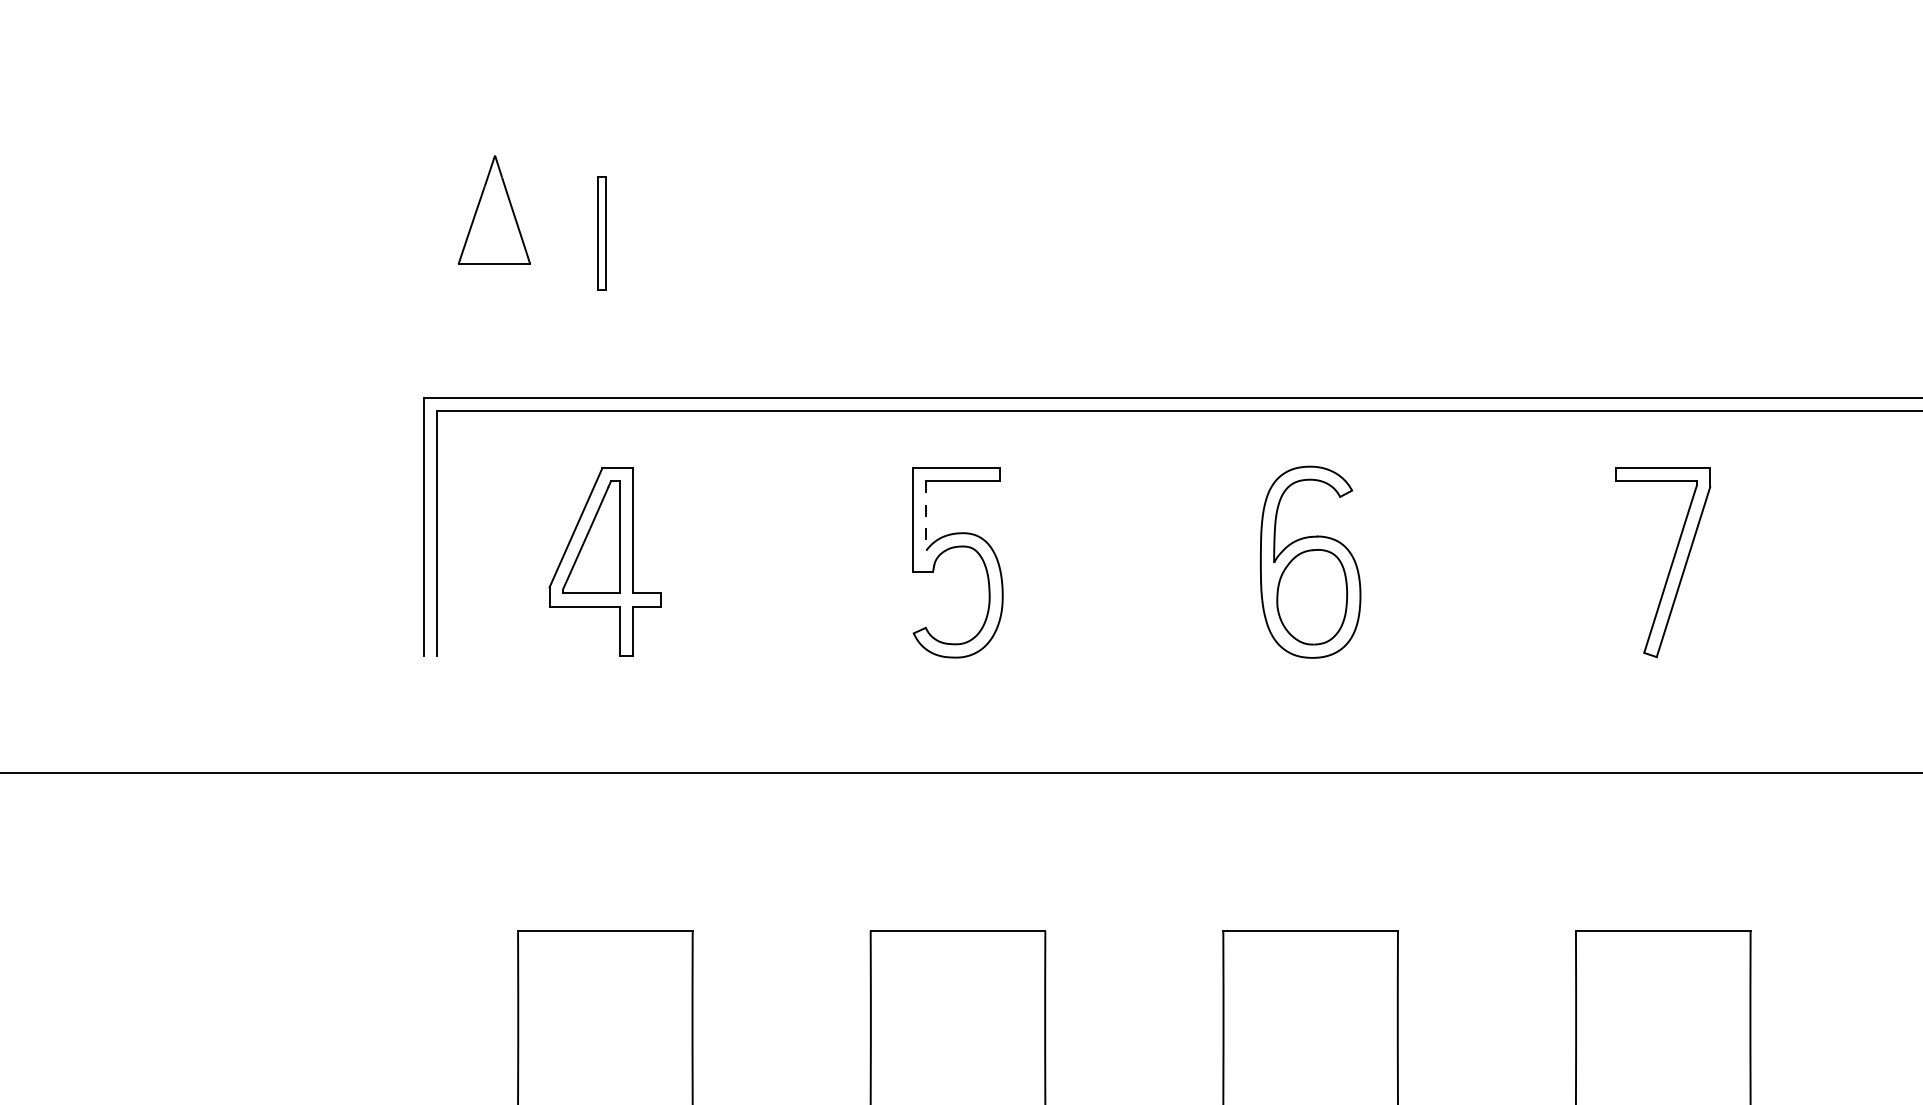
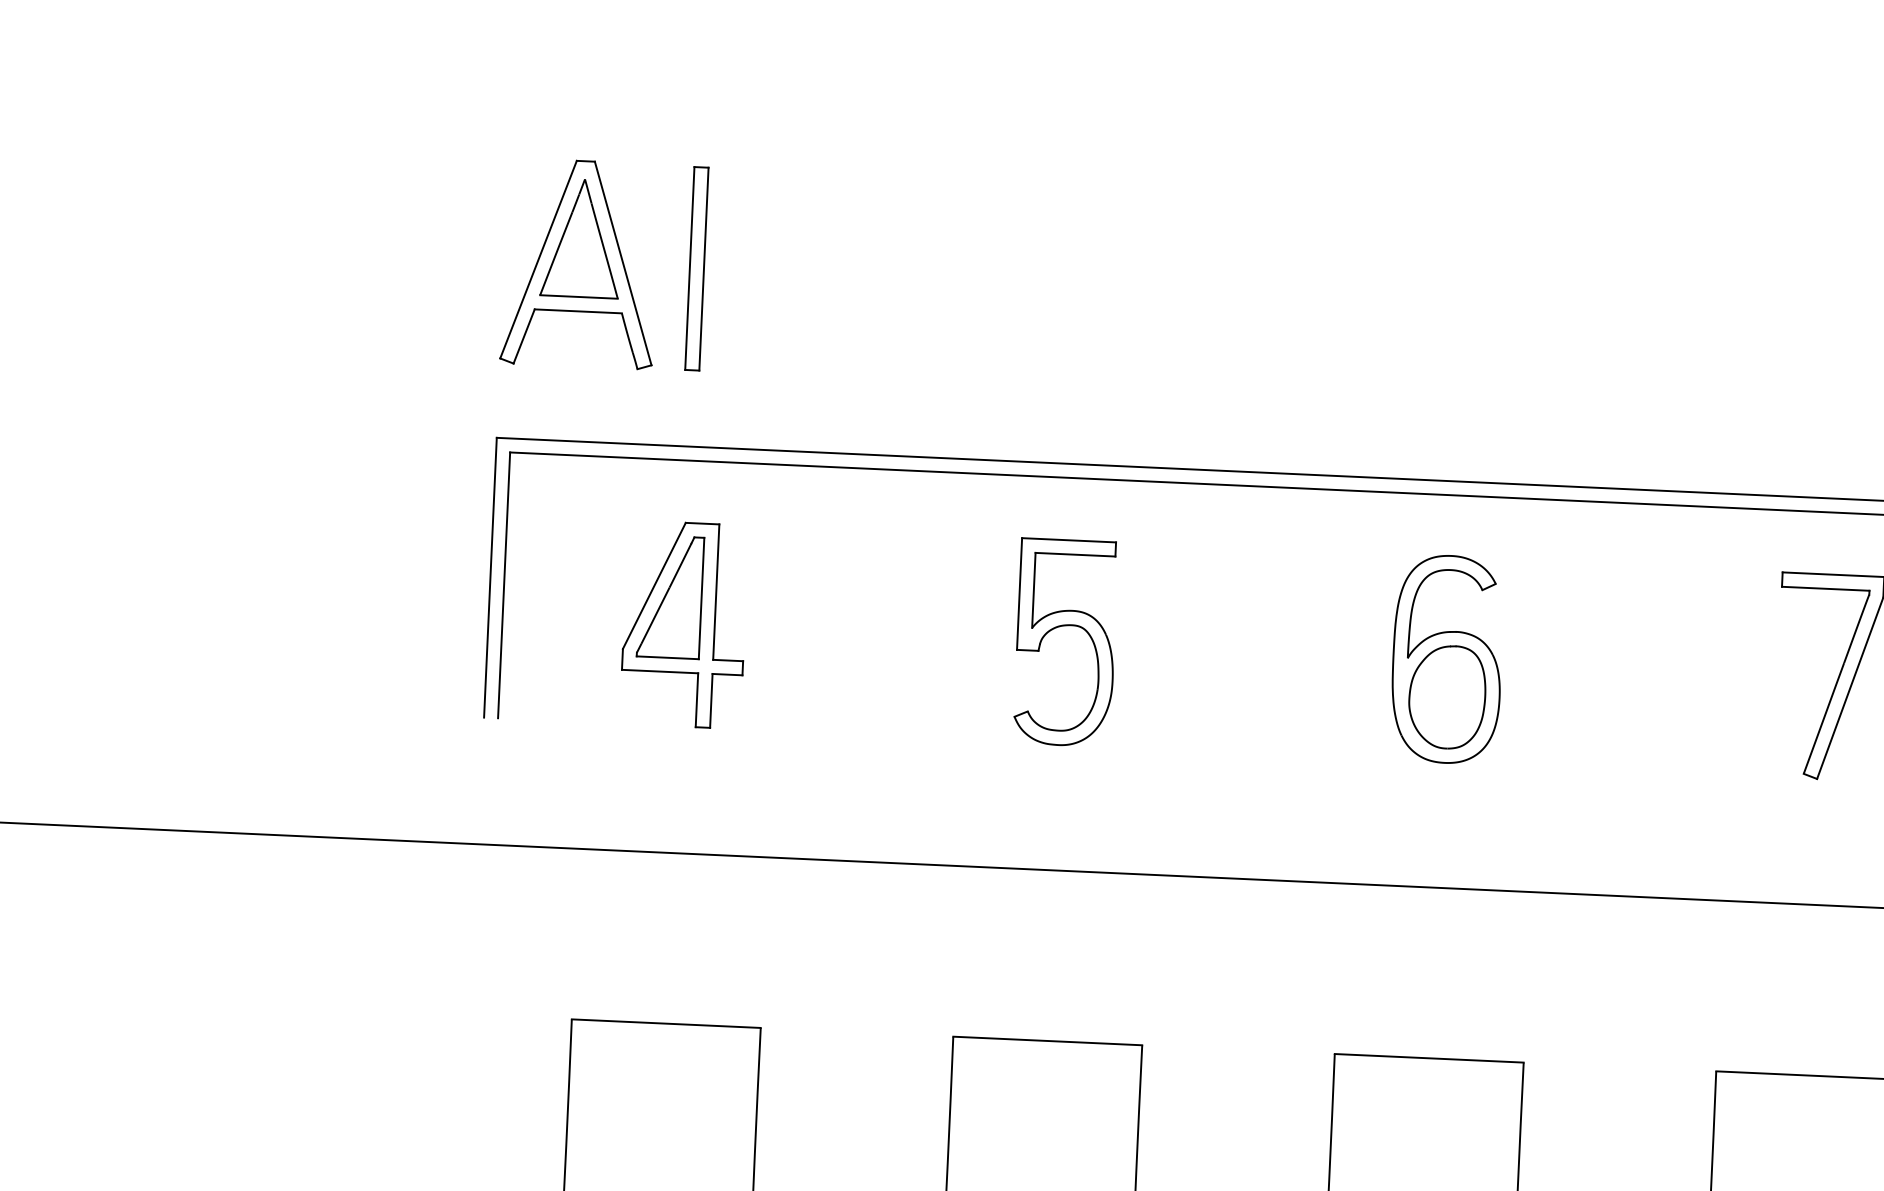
part: (494, 233) -> (580, 263), added
part: (601, 233) -> (696, 268), size x1.67
line: (926, 515) -> (1034, 589), dashed -> solid

